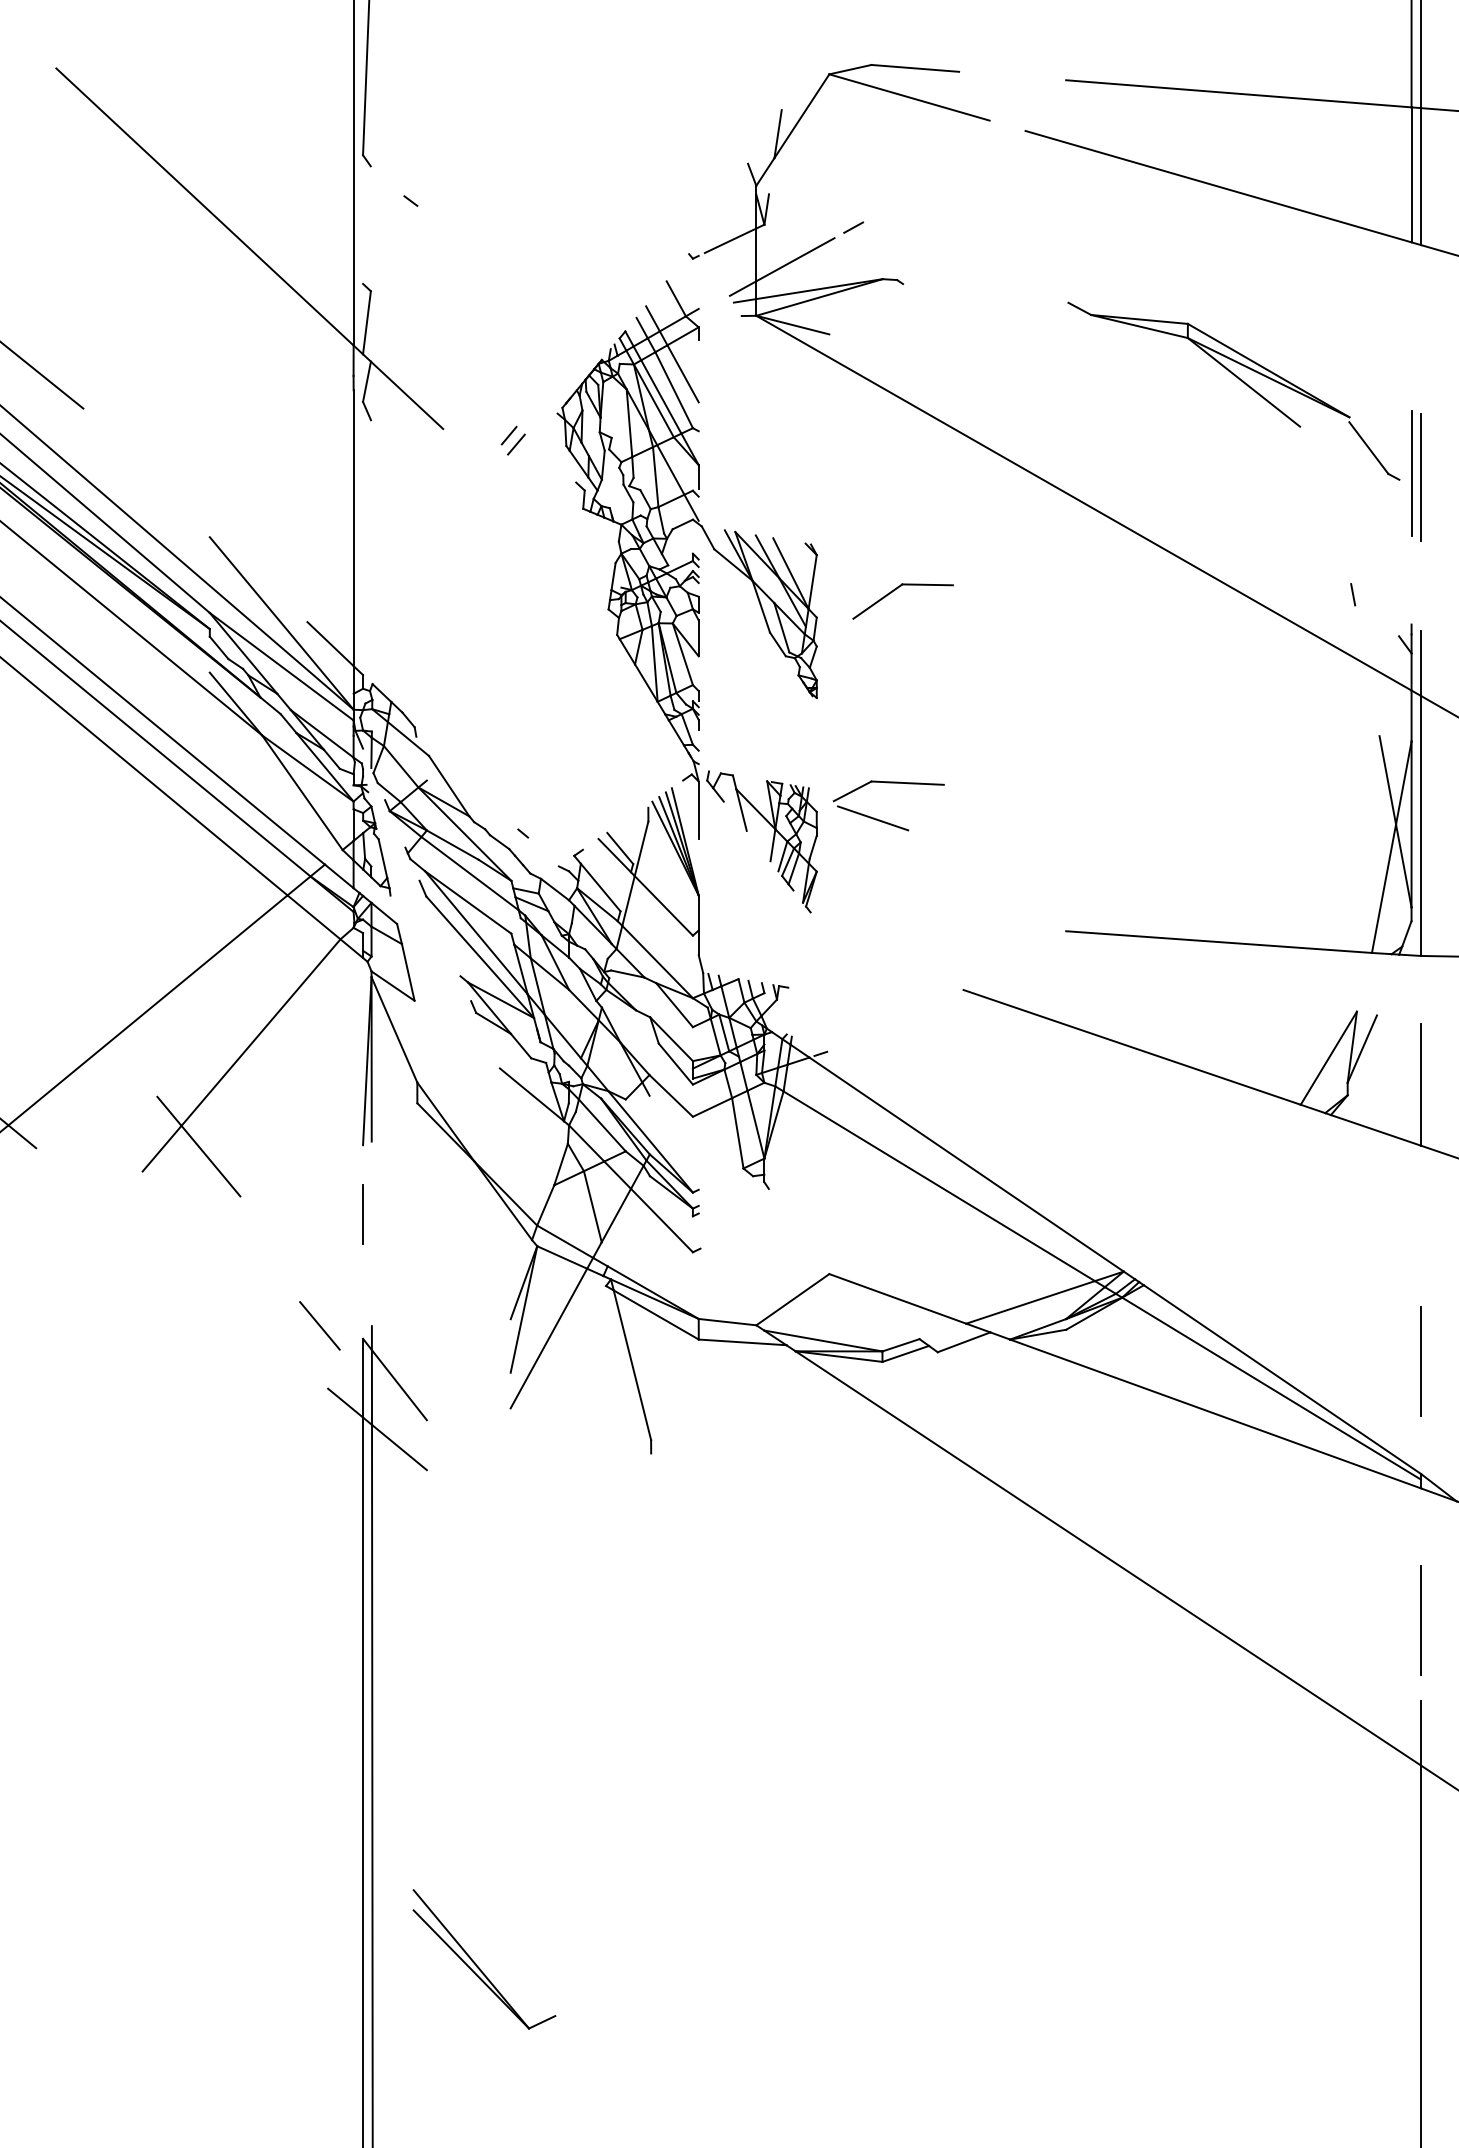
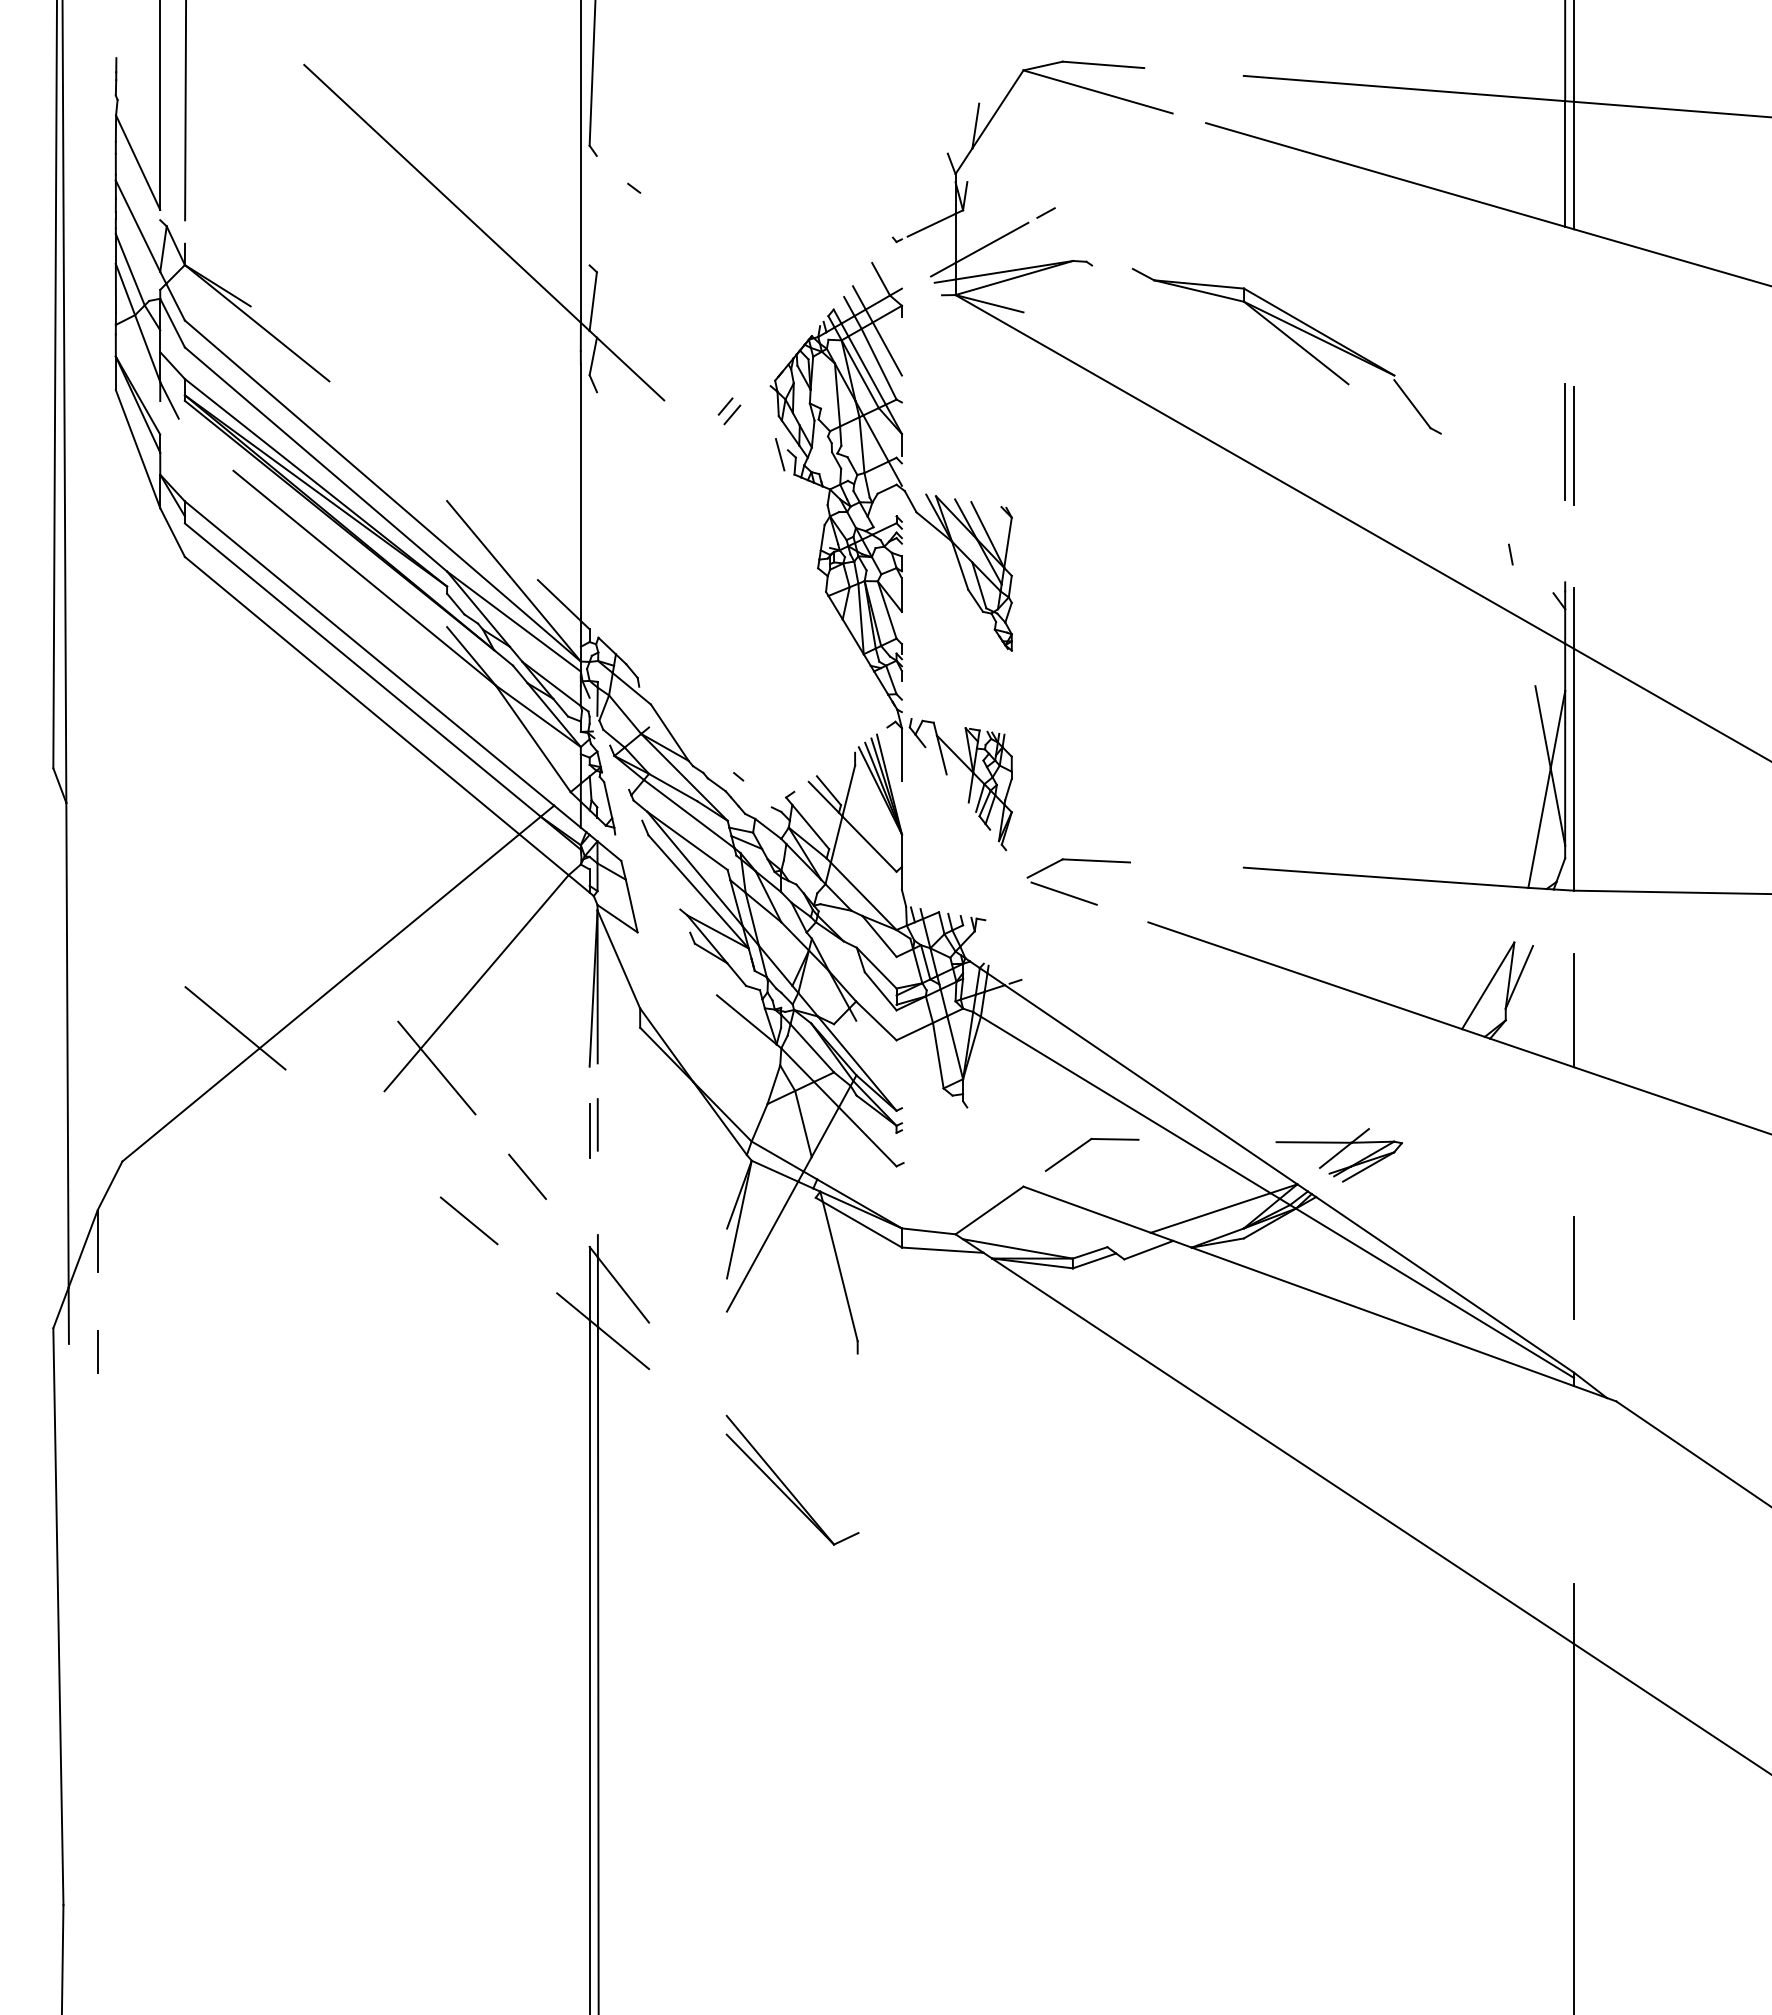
part: (1241, 381) -> (1293, 342), moved
line: (567, 487) -> (779, 454), added
part: (895, 590) -> (1085, 1144), moved
part: (883, 820) -> (1073, 895), moved
line: (371, 1207) -> (597, 1124), added
part: (1167, 1240) -> (1338, 1155), added
line: (232, 1310) -> (468, 1220), added
line: (319, 1325) -> (527, 1176), moved
line: (1420, 1619) -> (1573, 1508), removed
part: (477, 1965) -> (786, 1485), moved

